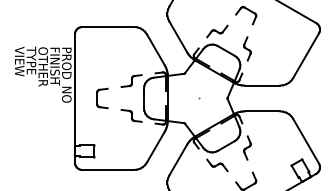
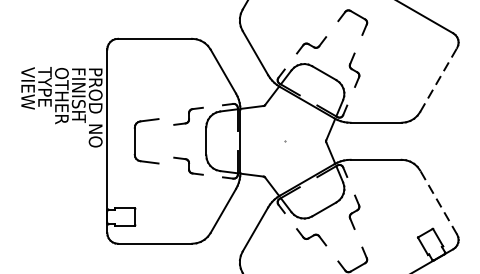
line: (306, 55) -> (439, 79), solid -> dashed
part: (102, 98) -> (146, 141), size x1.6
line: (306, 141) -> (439, 202), solid -> dashed

